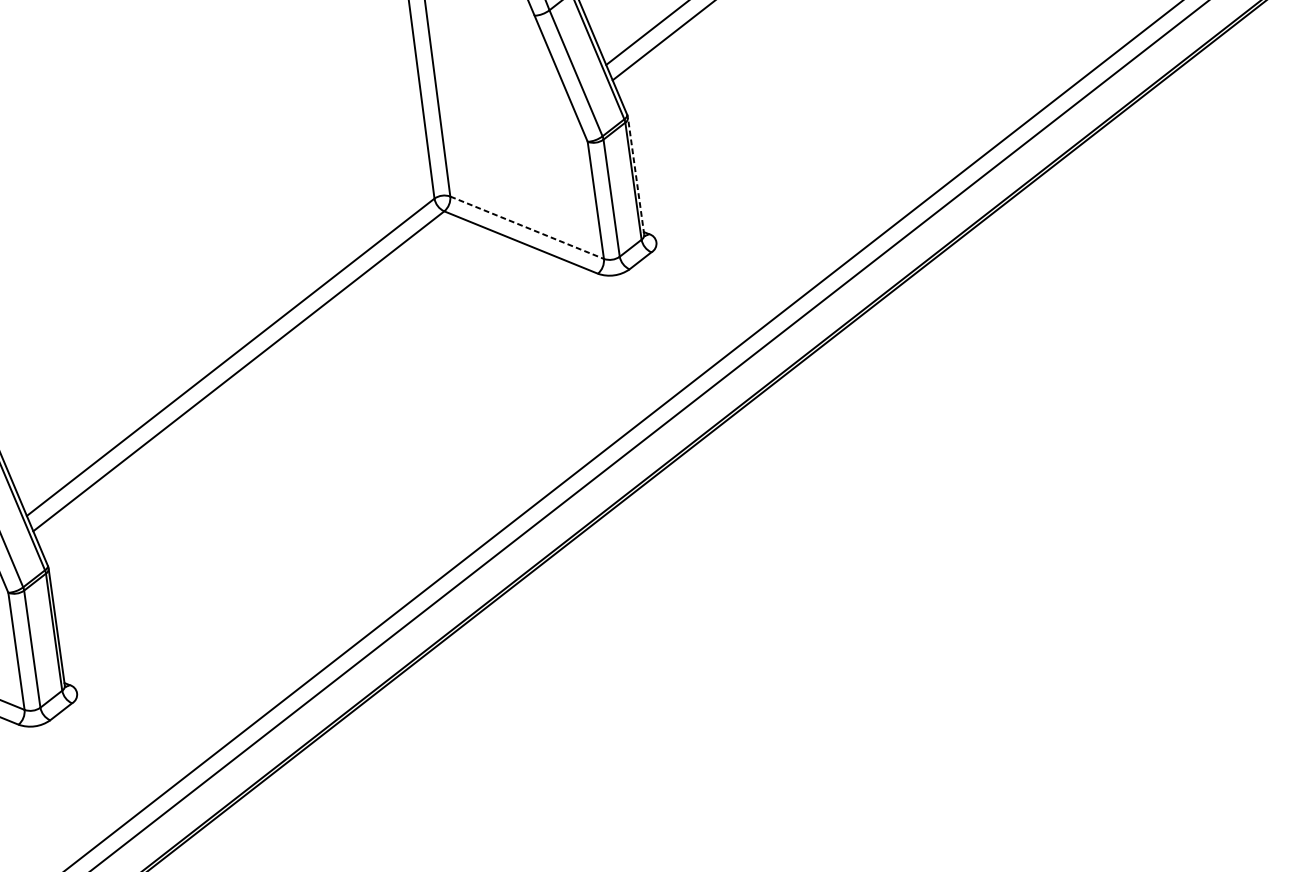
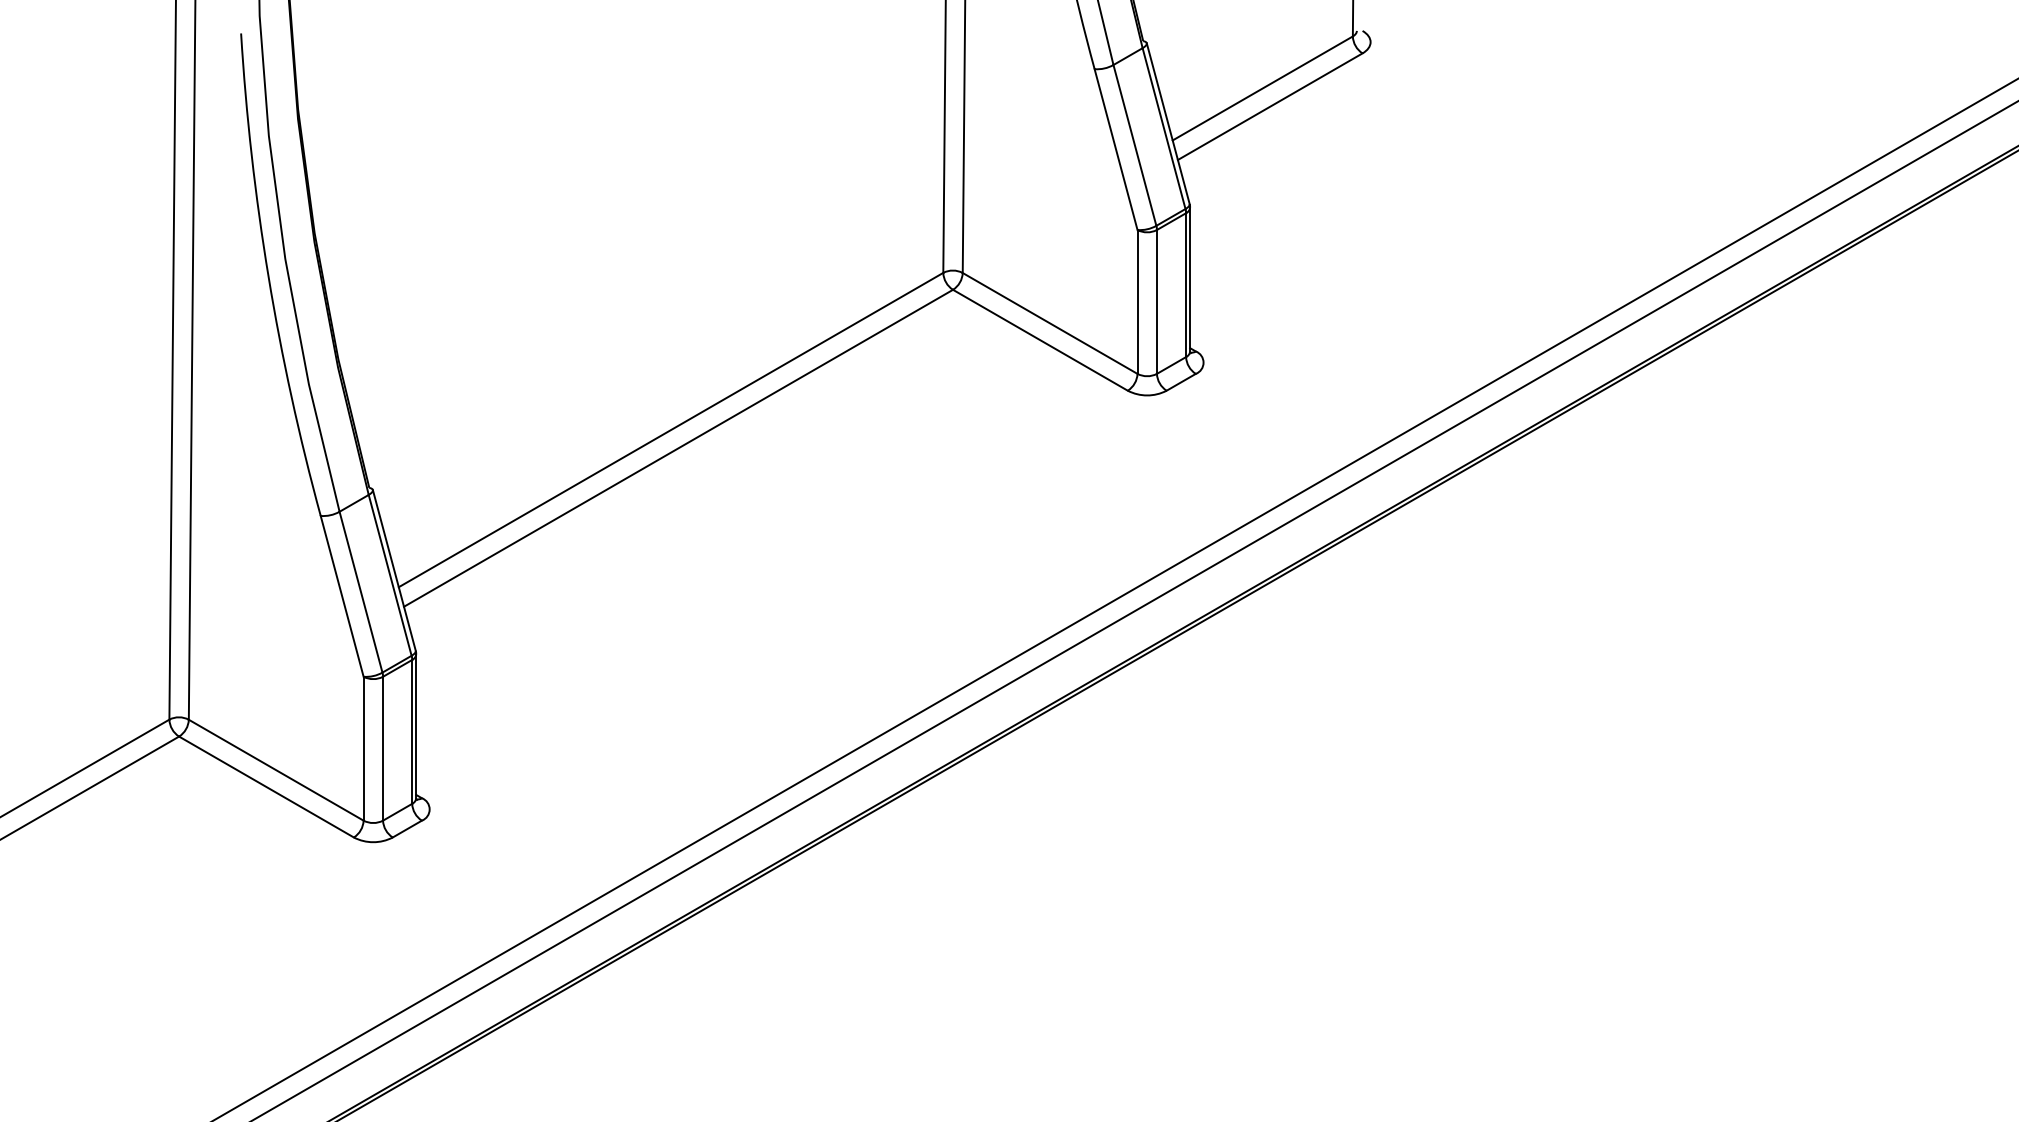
line: (636, 176) -> (1190, 279), dashed -> solid
line: (527, 227) -> (1050, 323), dashed -> solid

